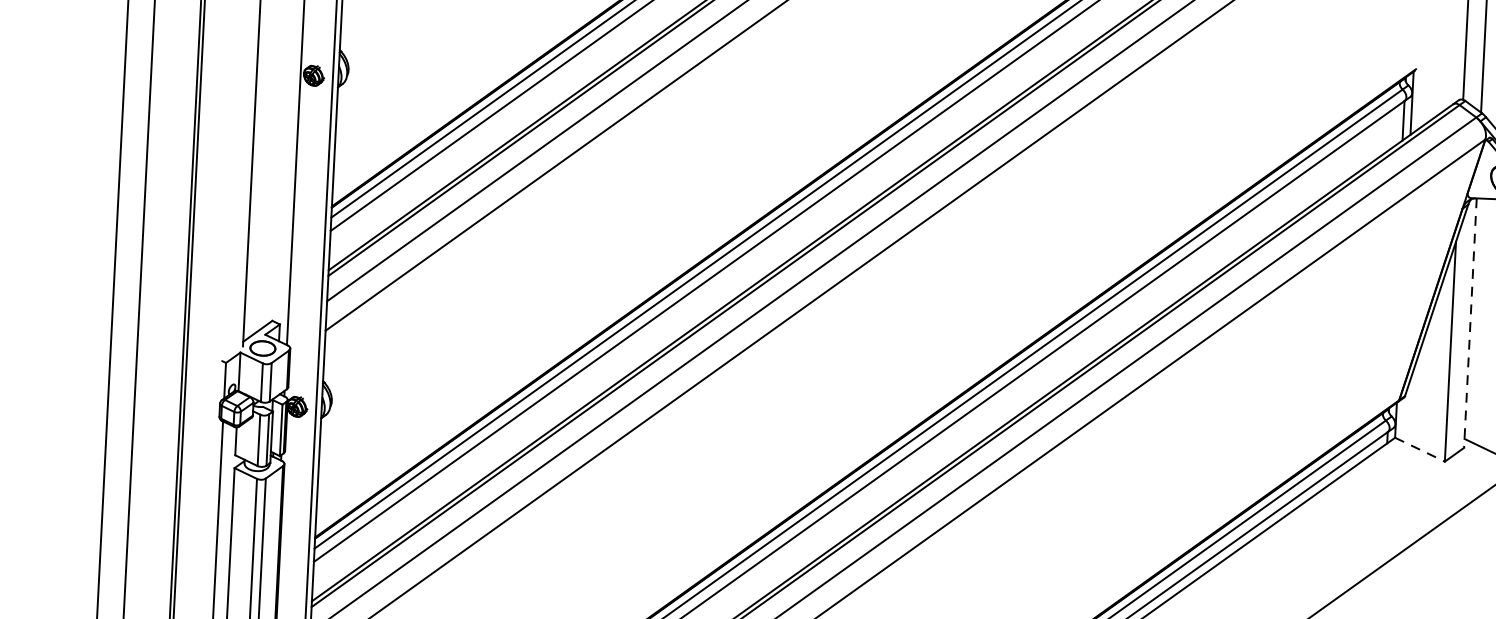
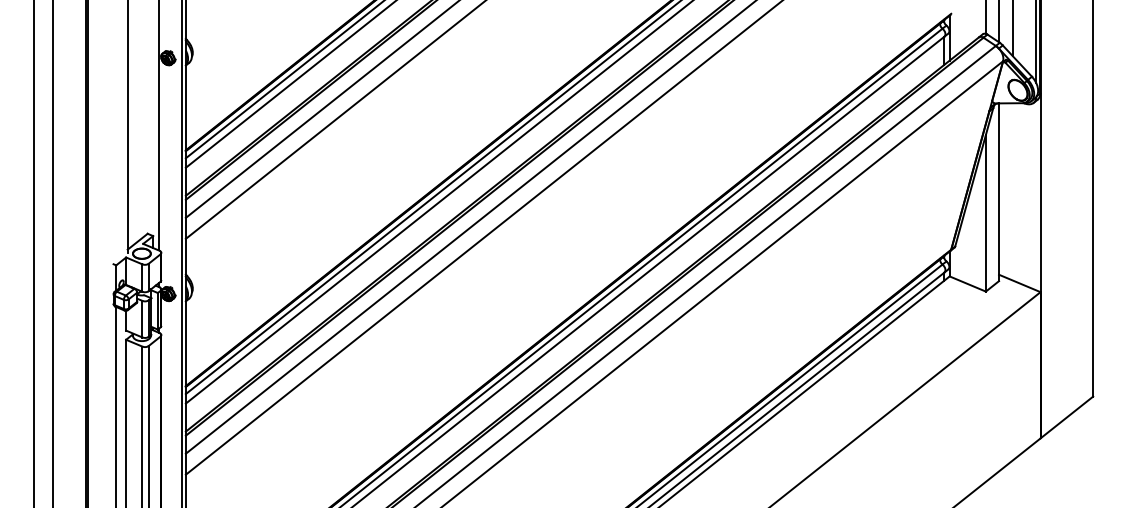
line: (1471, 323) -> (999, 192), dashed -> solid
line: (1419, 450) -> (967, 284), dashed -> solid

